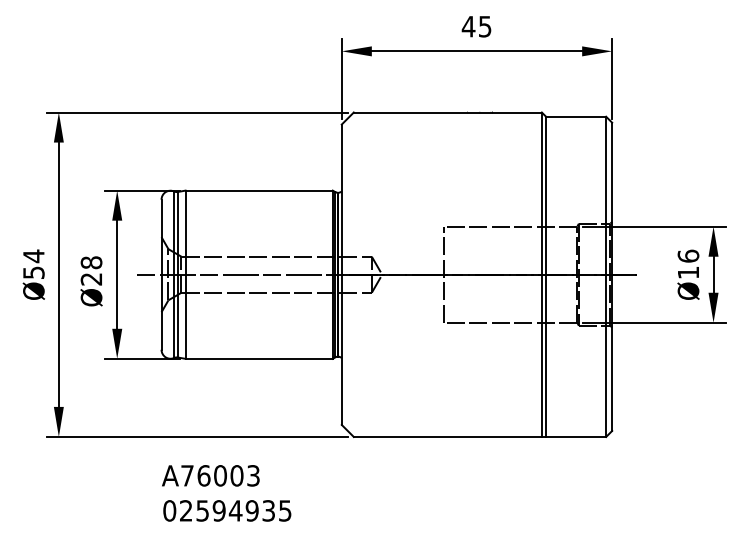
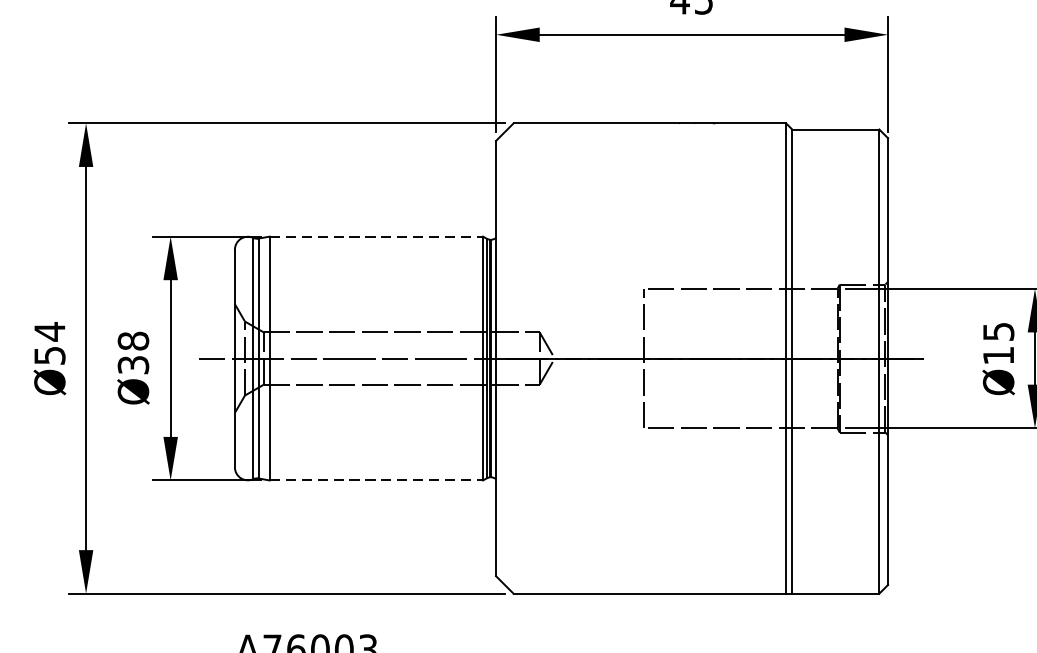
line: (259, 190) -> (376, 236), solid -> dashed
text: (688, 255) -> (998, 330), Ø16 -> Ø15
text: (91, 279) -> (133, 365), Ø28 -> Ø38
line: (259, 358) -> (376, 479), solid -> dashed

